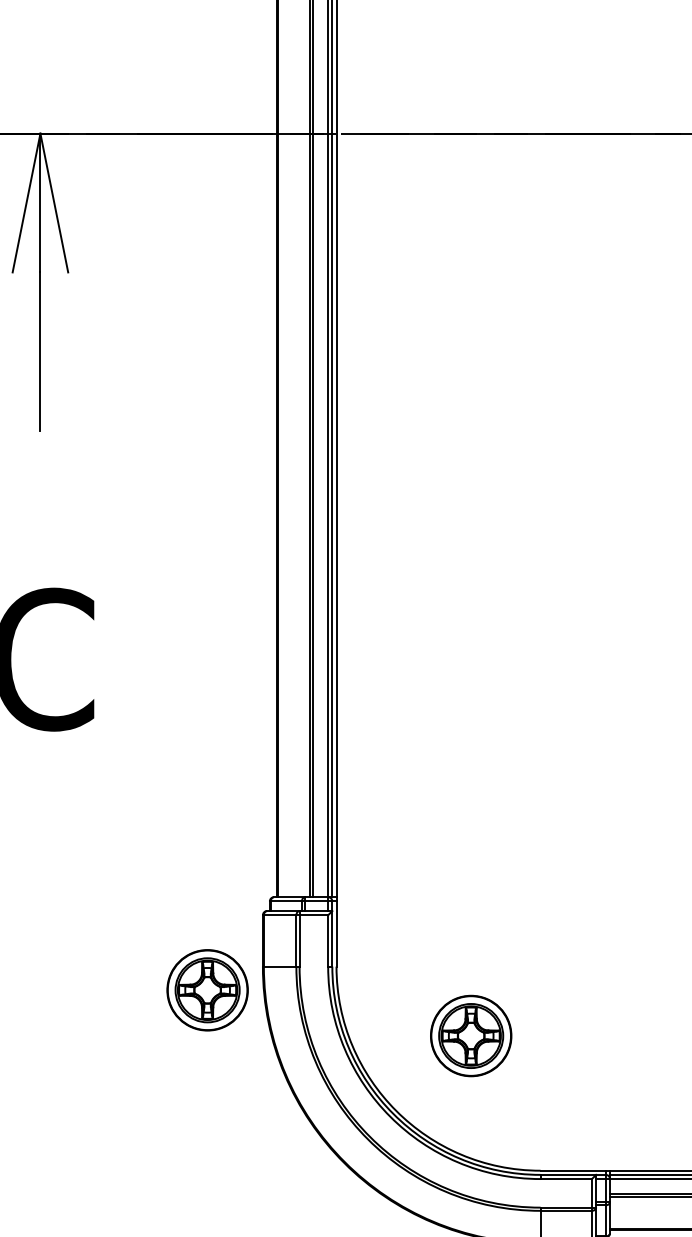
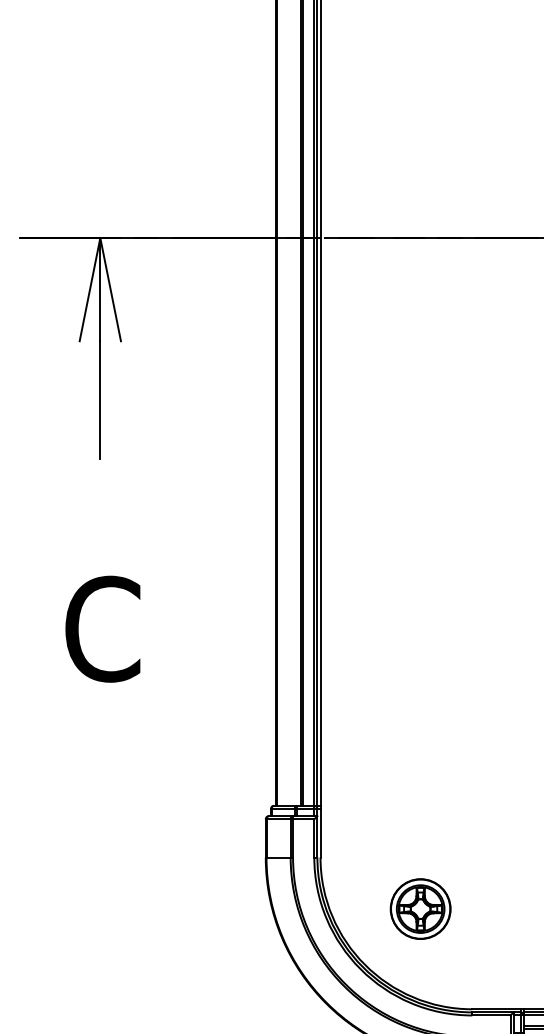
part: (207, 989) -> (224, 874), removed

